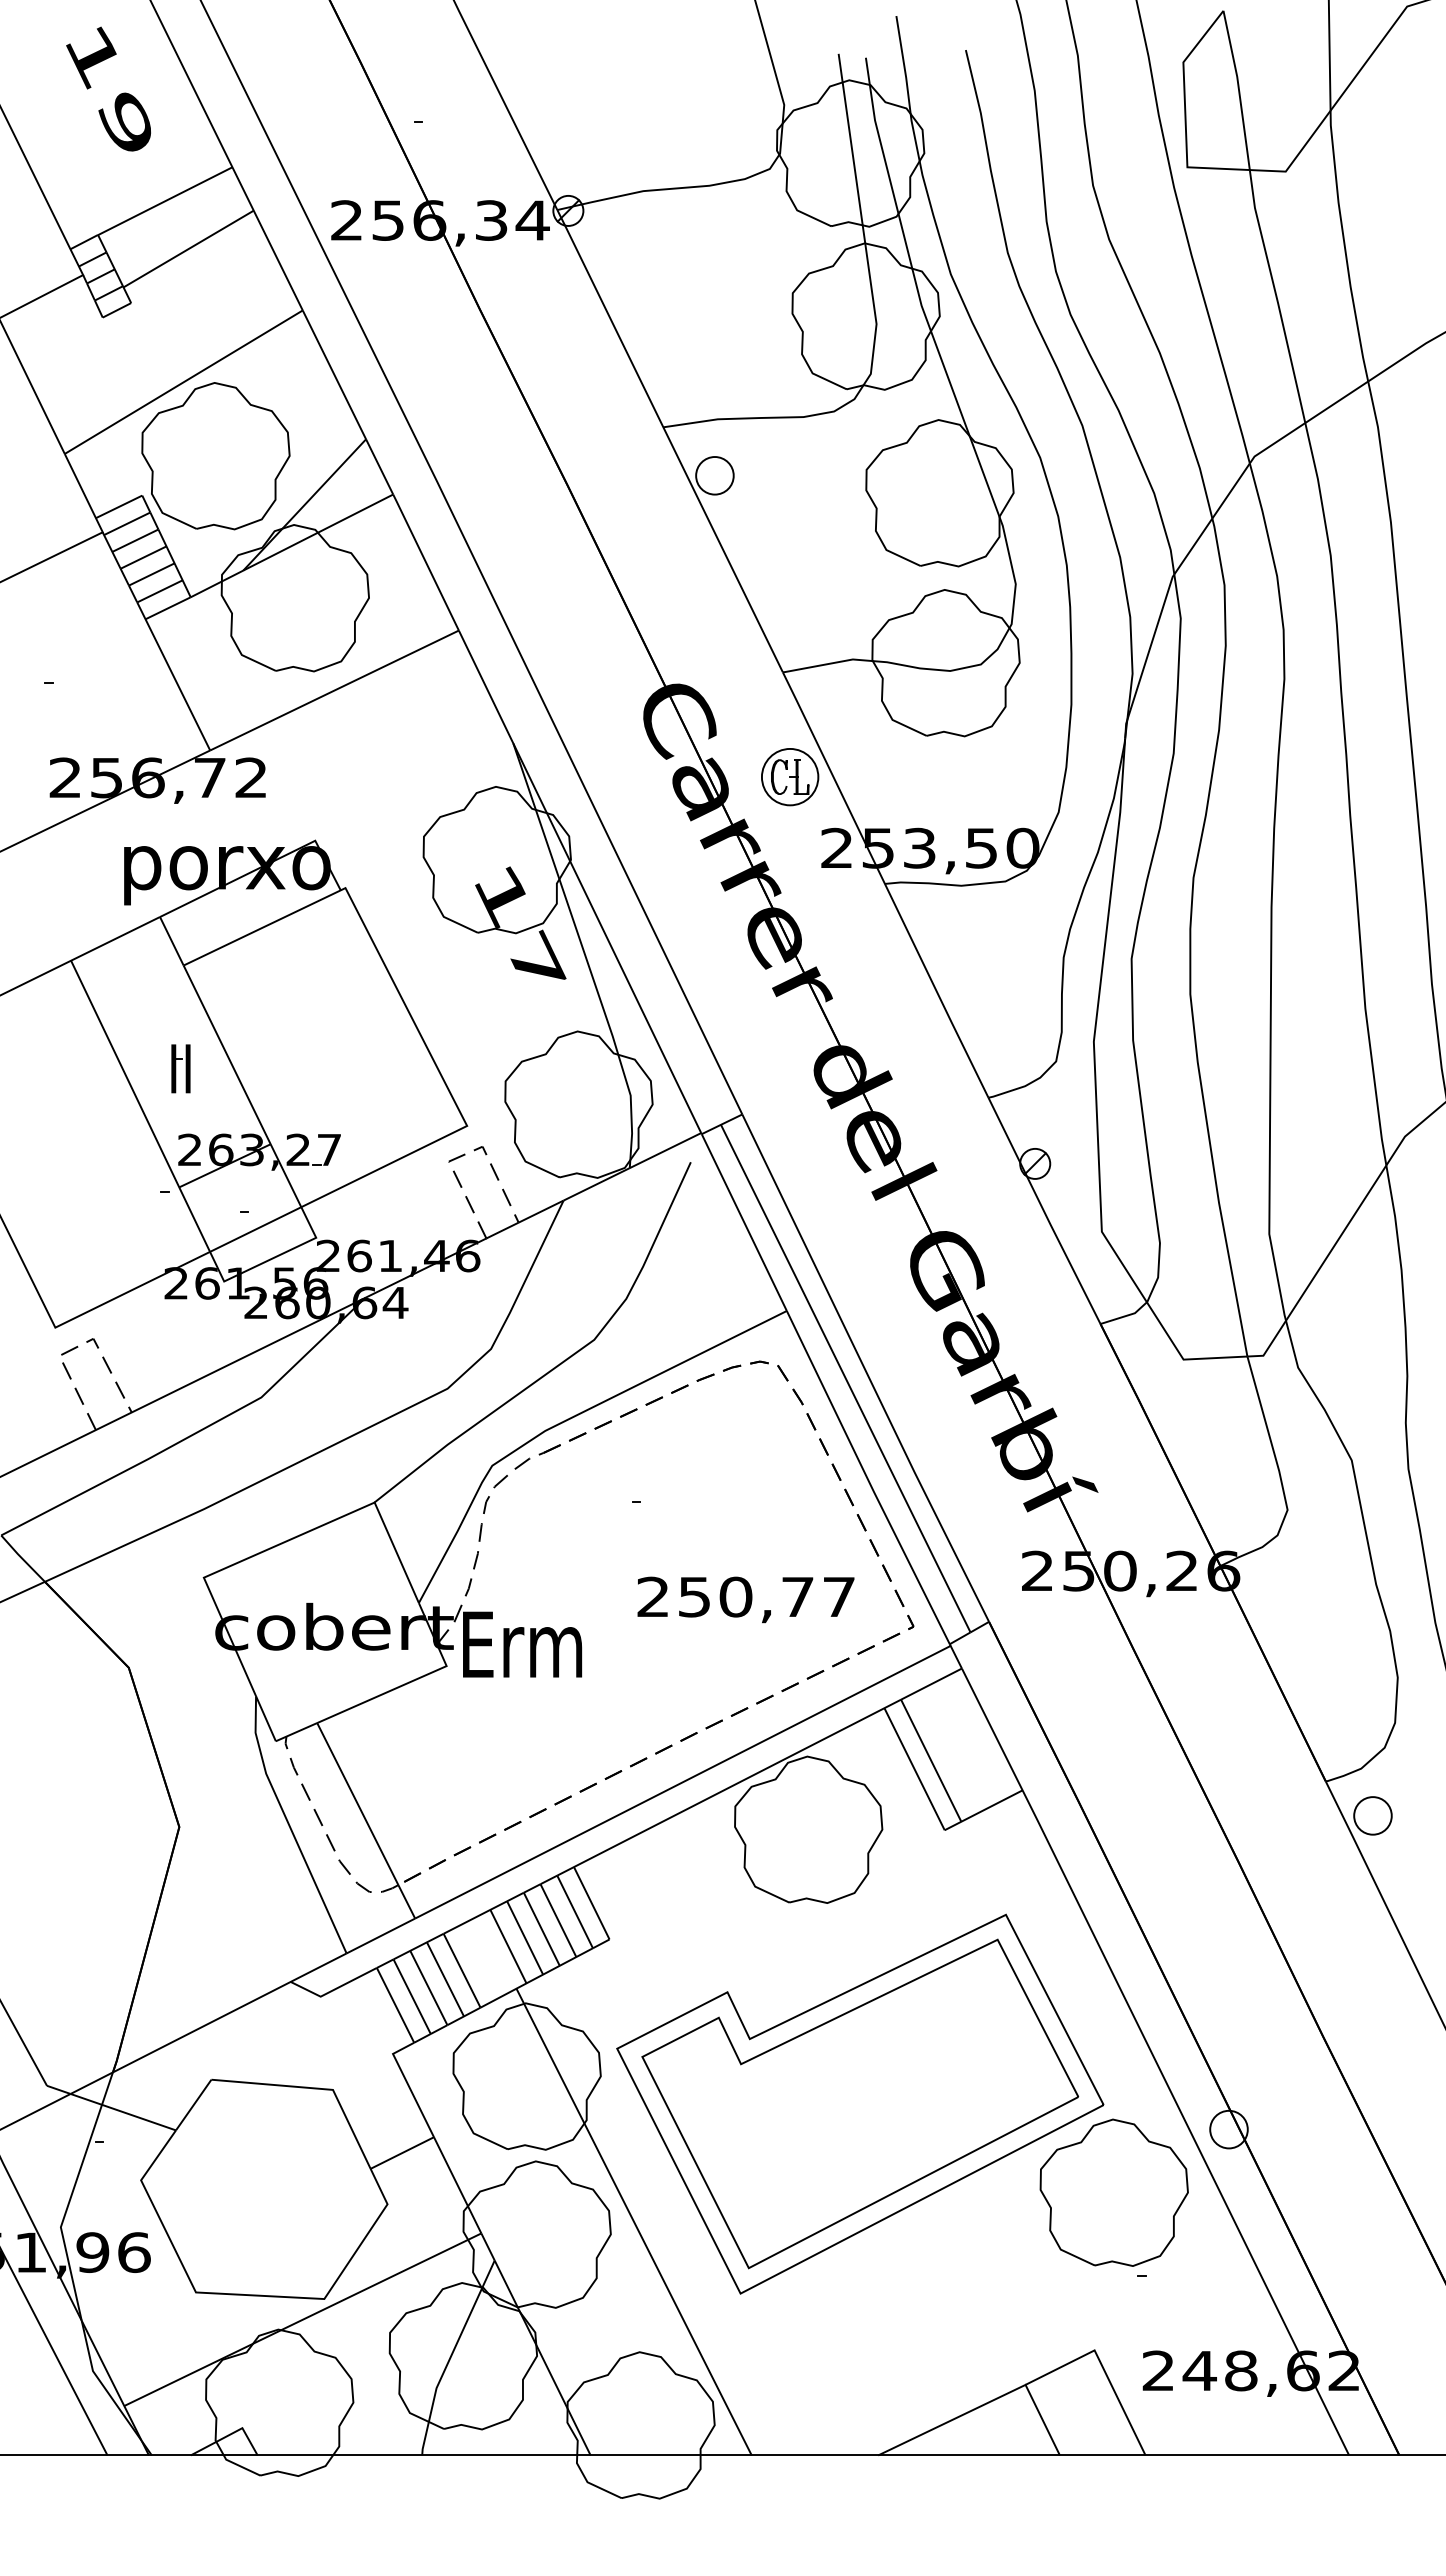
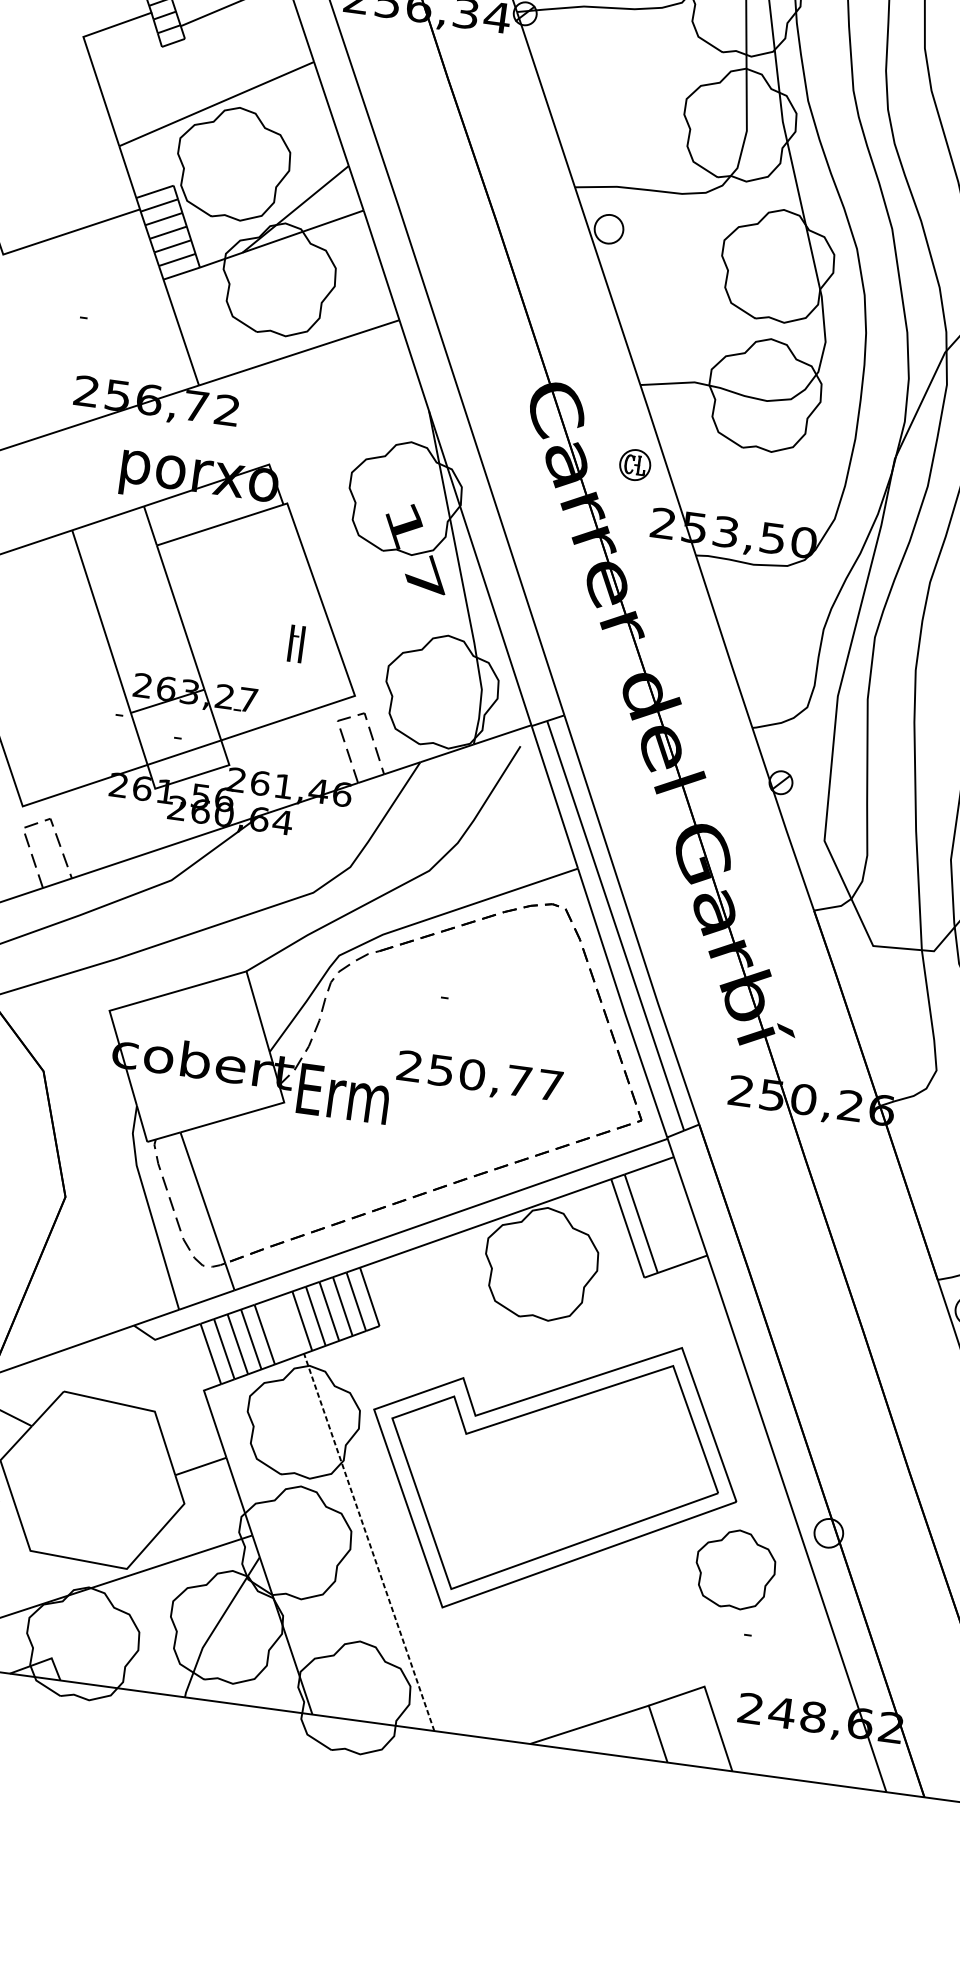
part: (790, 777) -> (635, 465), size x0.7
part: (180, 1068) -> (296, 643), moved
text: (745, 1599) -> (479, 1077), moved
part: (1113, 2192) -> (735, 1569), size x0.7
line: (633, 2221) -> (368, 1541), solid -> dashed

